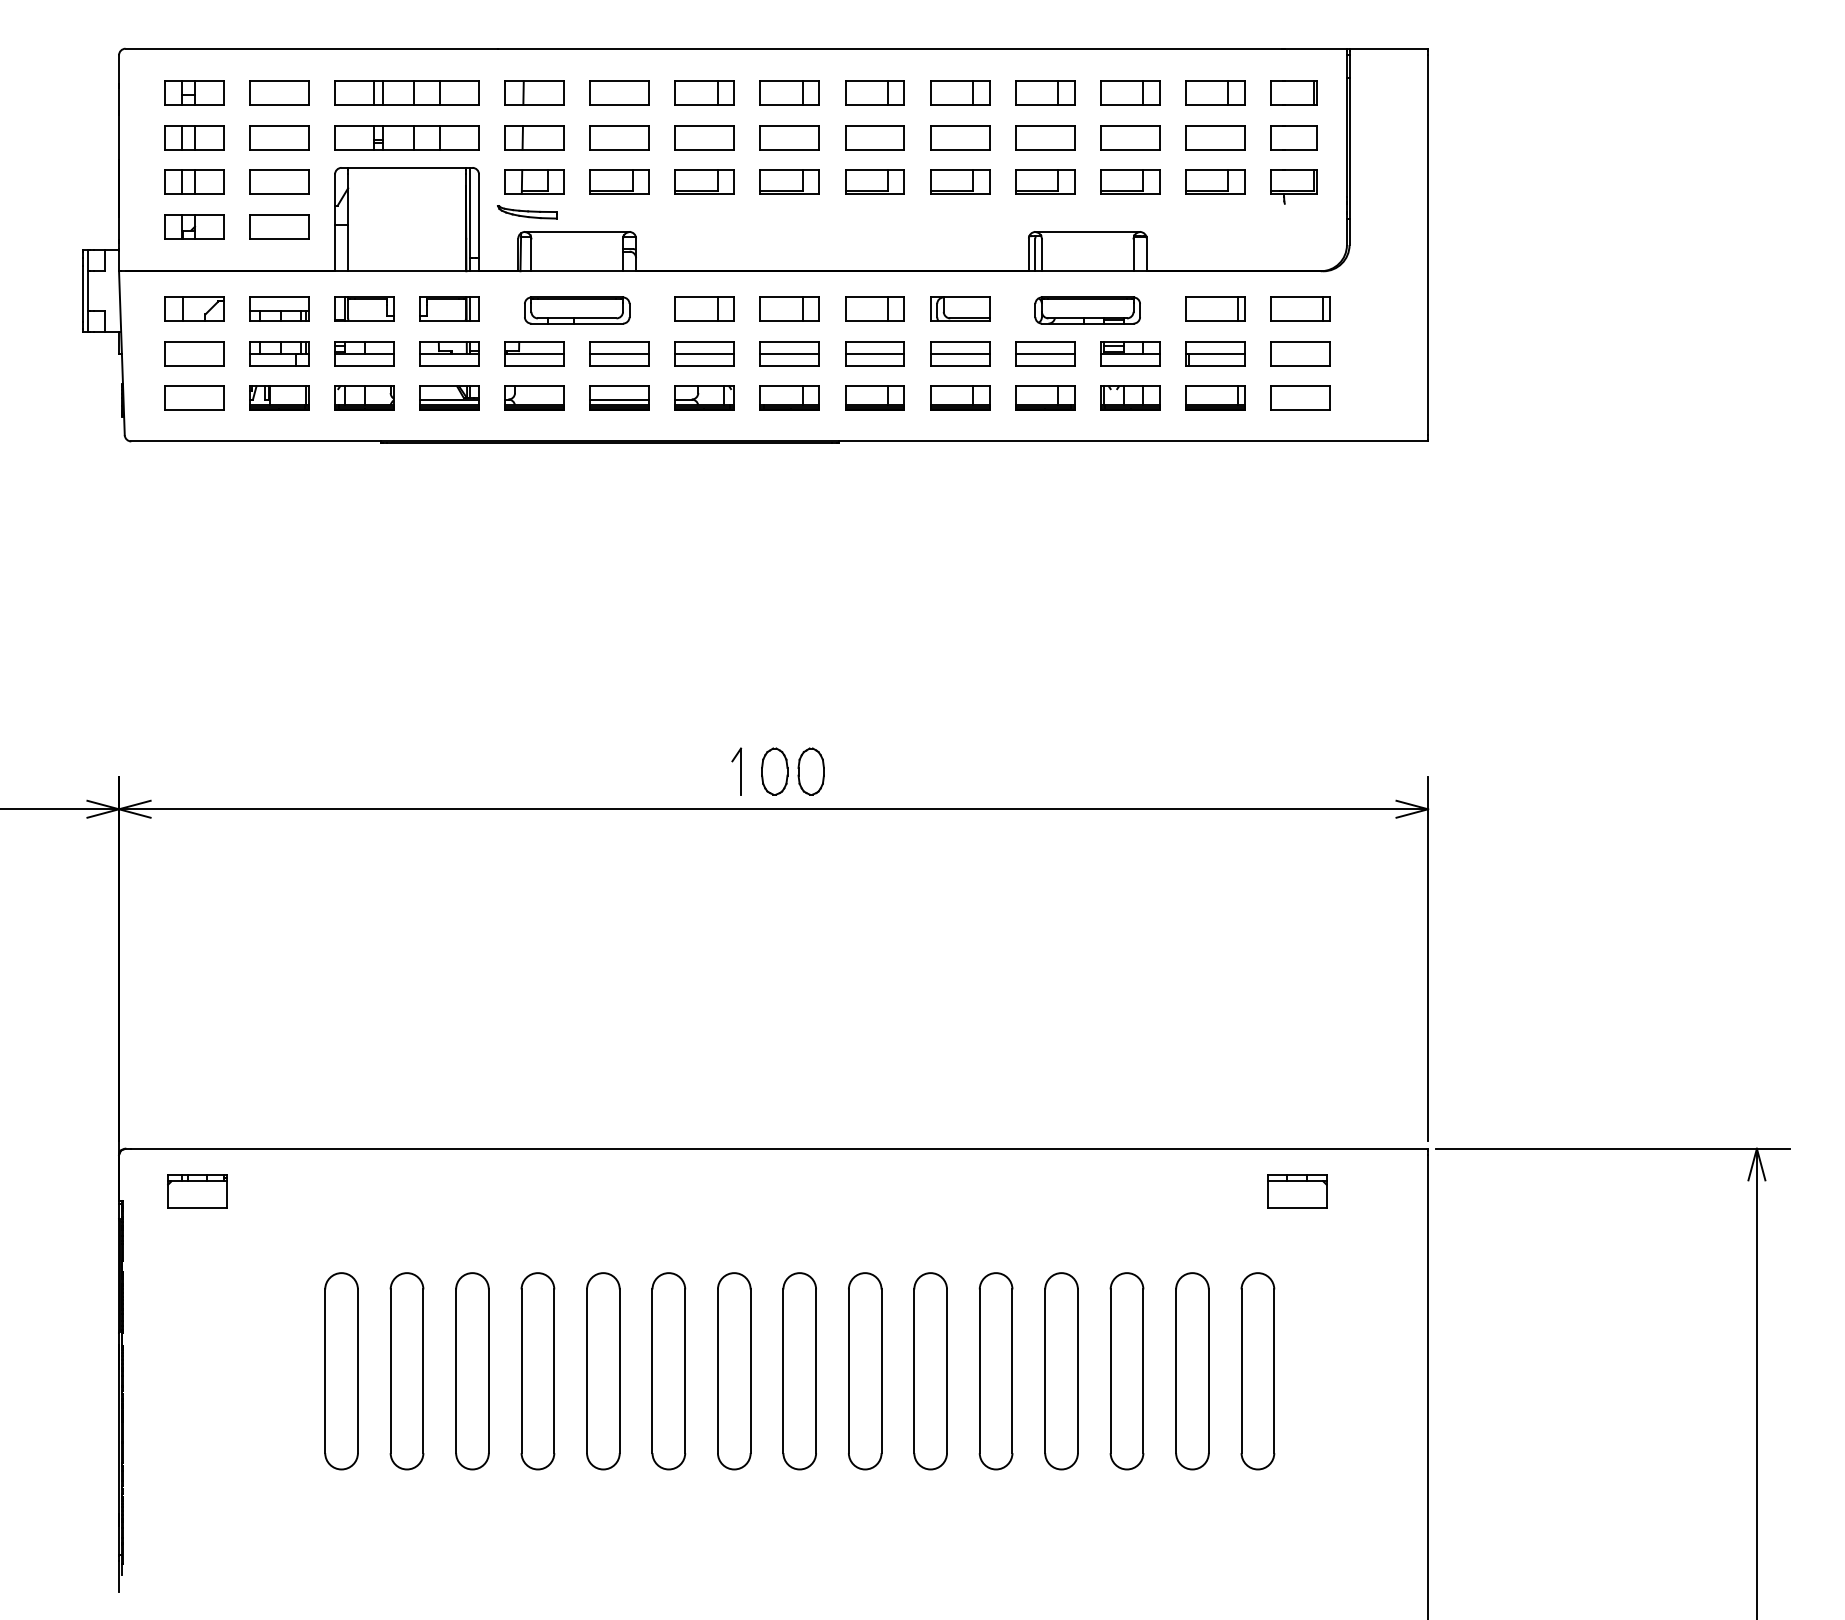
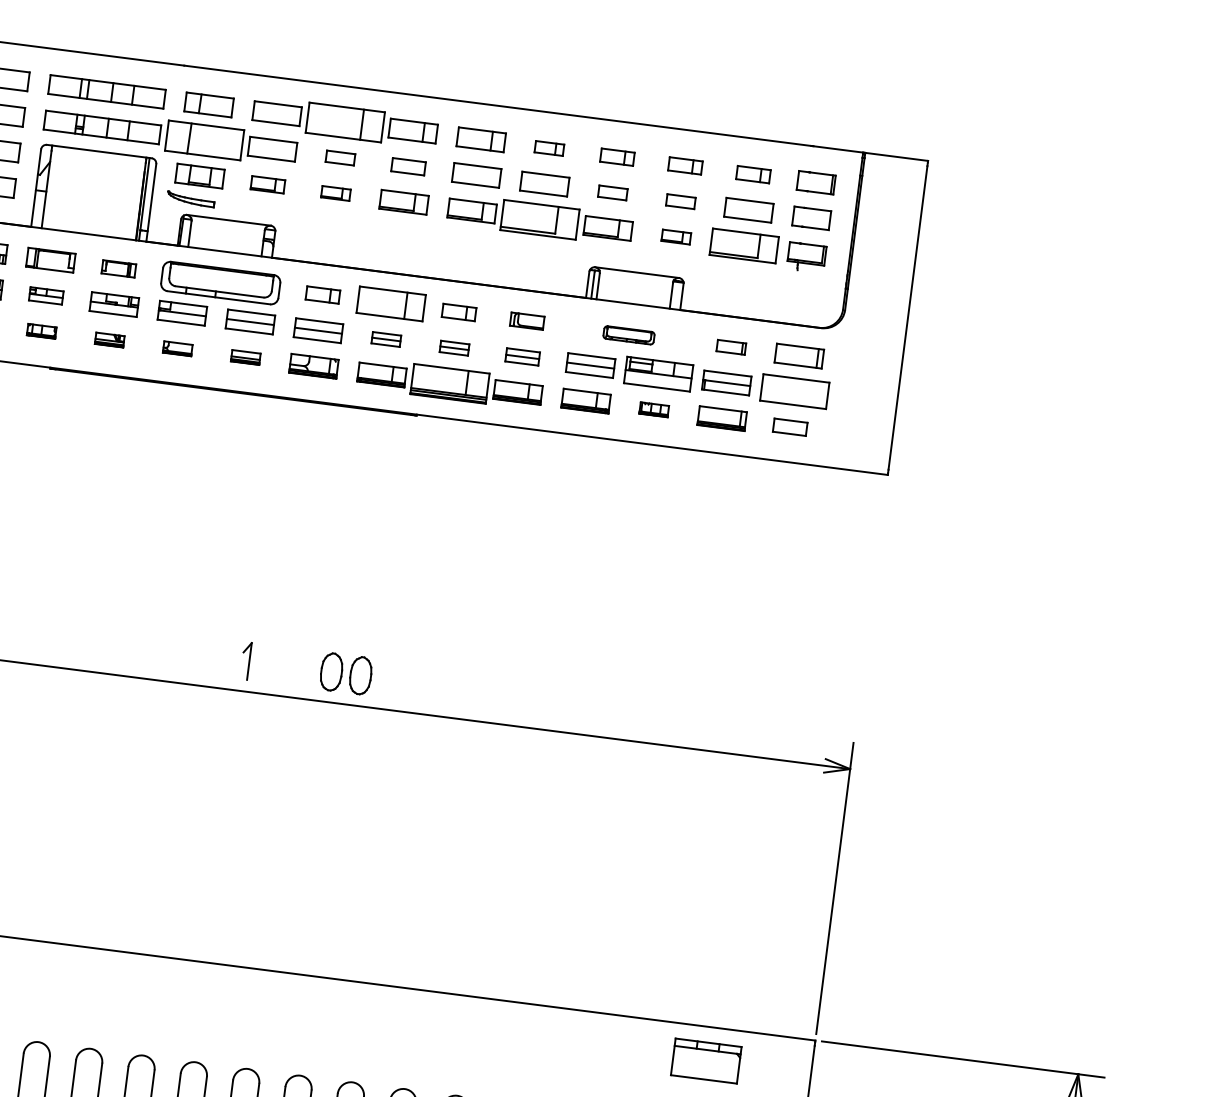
part: (704, 92) -> (344, 121), size x1.6
part: (960, 92) -> (549, 148), size x0.6
part: (1045, 92) -> (617, 156), size x0.7
part: (1130, 92) -> (685, 165), size x0.7
part: (1215, 92) -> (753, 174), size x0.7
part: (534, 137) -> (204, 140), size x1.6
part: (704, 137) -> (340, 157), size x0.6
part: (789, 137) -> (408, 166), size x0.7
part: (1045, 137) -> (613, 192), size x0.6
part: (1130, 137) -> (681, 201), size x0.6
part: (619, 181) -> (267, 184), size x0.7
part: (704, 181) -> (335, 192), size x0.6
part: (960, 181) -> (540, 219), size x1.6
part: (1130, 181) -> (676, 236), size x0.6
part: (1215, 181) -> (744, 245), size x1.4
part: (449, 308) -> (118, 268), size x0.7
part: (704, 308) -> (322, 294), size x0.7
part: (789, 308) -> (390, 303), size x1.4
part: (874, 308) -> (458, 311), size x0.7
part: (960, 308) -> (527, 320), size x0.7
part: (1215, 308) -> (731, 346), size x0.6
part: (577, 310) -> (221, 283), size x1.4
part: (1087, 310) -> (628, 335), size x0.6
part: (364, 353) -> (46, 295), size x0.7
part: (789, 353) -> (386, 339), size x0.6
part: (874, 353) -> (454, 347), size x0.6
part: (960, 353) -> (522, 356), size x0.7
part: (1130, 353) -> (658, 374), size x1.4
part: (1300, 353) -> (794, 391), size x1.4
part: (364, 397) -> (41, 330), size x0.6
part: (449, 397) -> (109, 339), size x0.6
part: (534, 397) -> (177, 348), size x0.6
part: (619, 397) -> (245, 356), size x0.6
part: (874, 397) -> (449, 383), size x1.6
part: (1130, 397) -> (654, 409), size x0.6
part: (1300, 397) -> (790, 426), size x0.7
part: (736, 771) -> (245, 660), moved
part: (1297, 1191) -> (706, 1061), size x1.4

